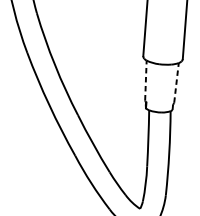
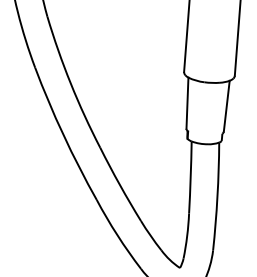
line: (145, 80) -> (187, 103), dashed -> solid
line: (176, 83) -> (226, 106), dashed -> solid

